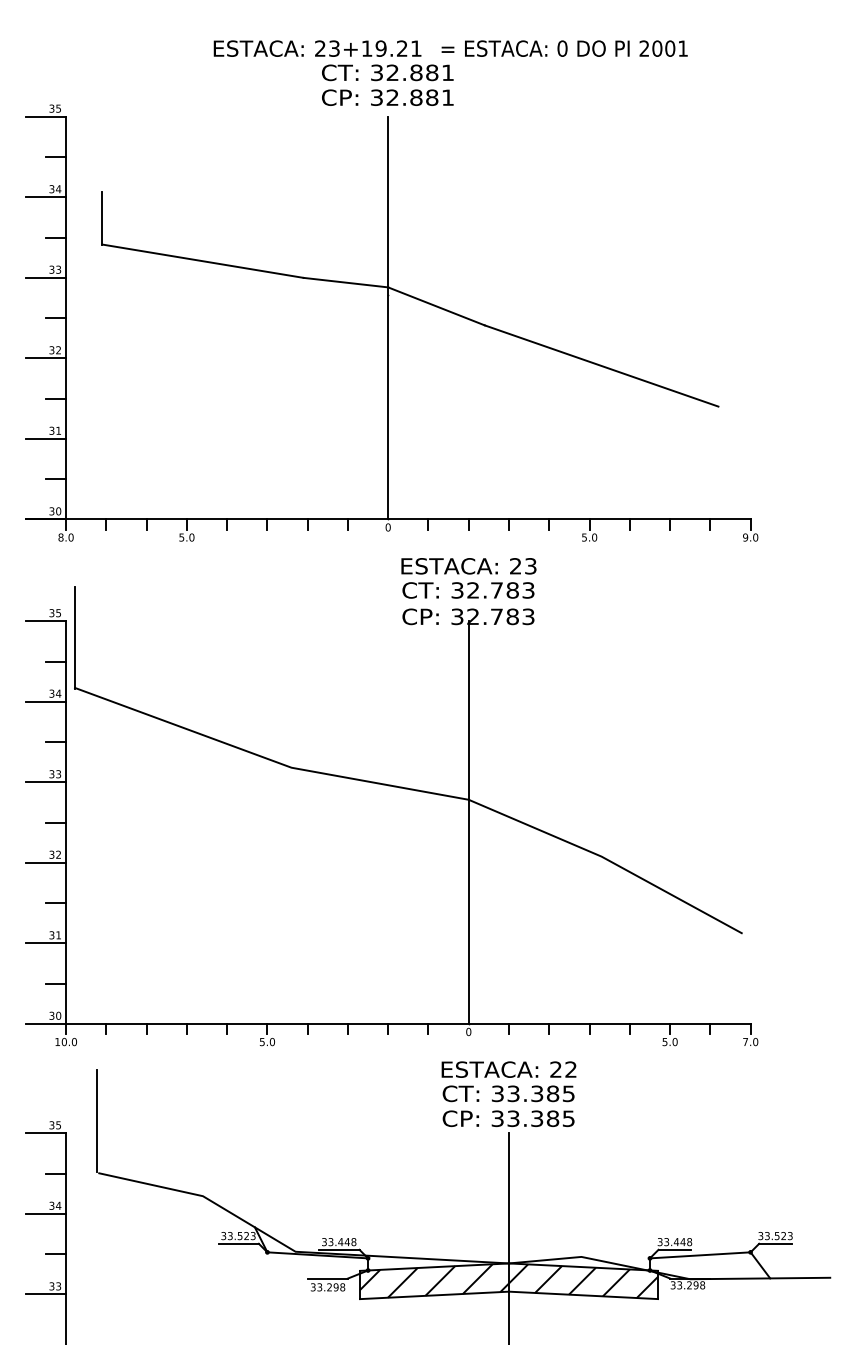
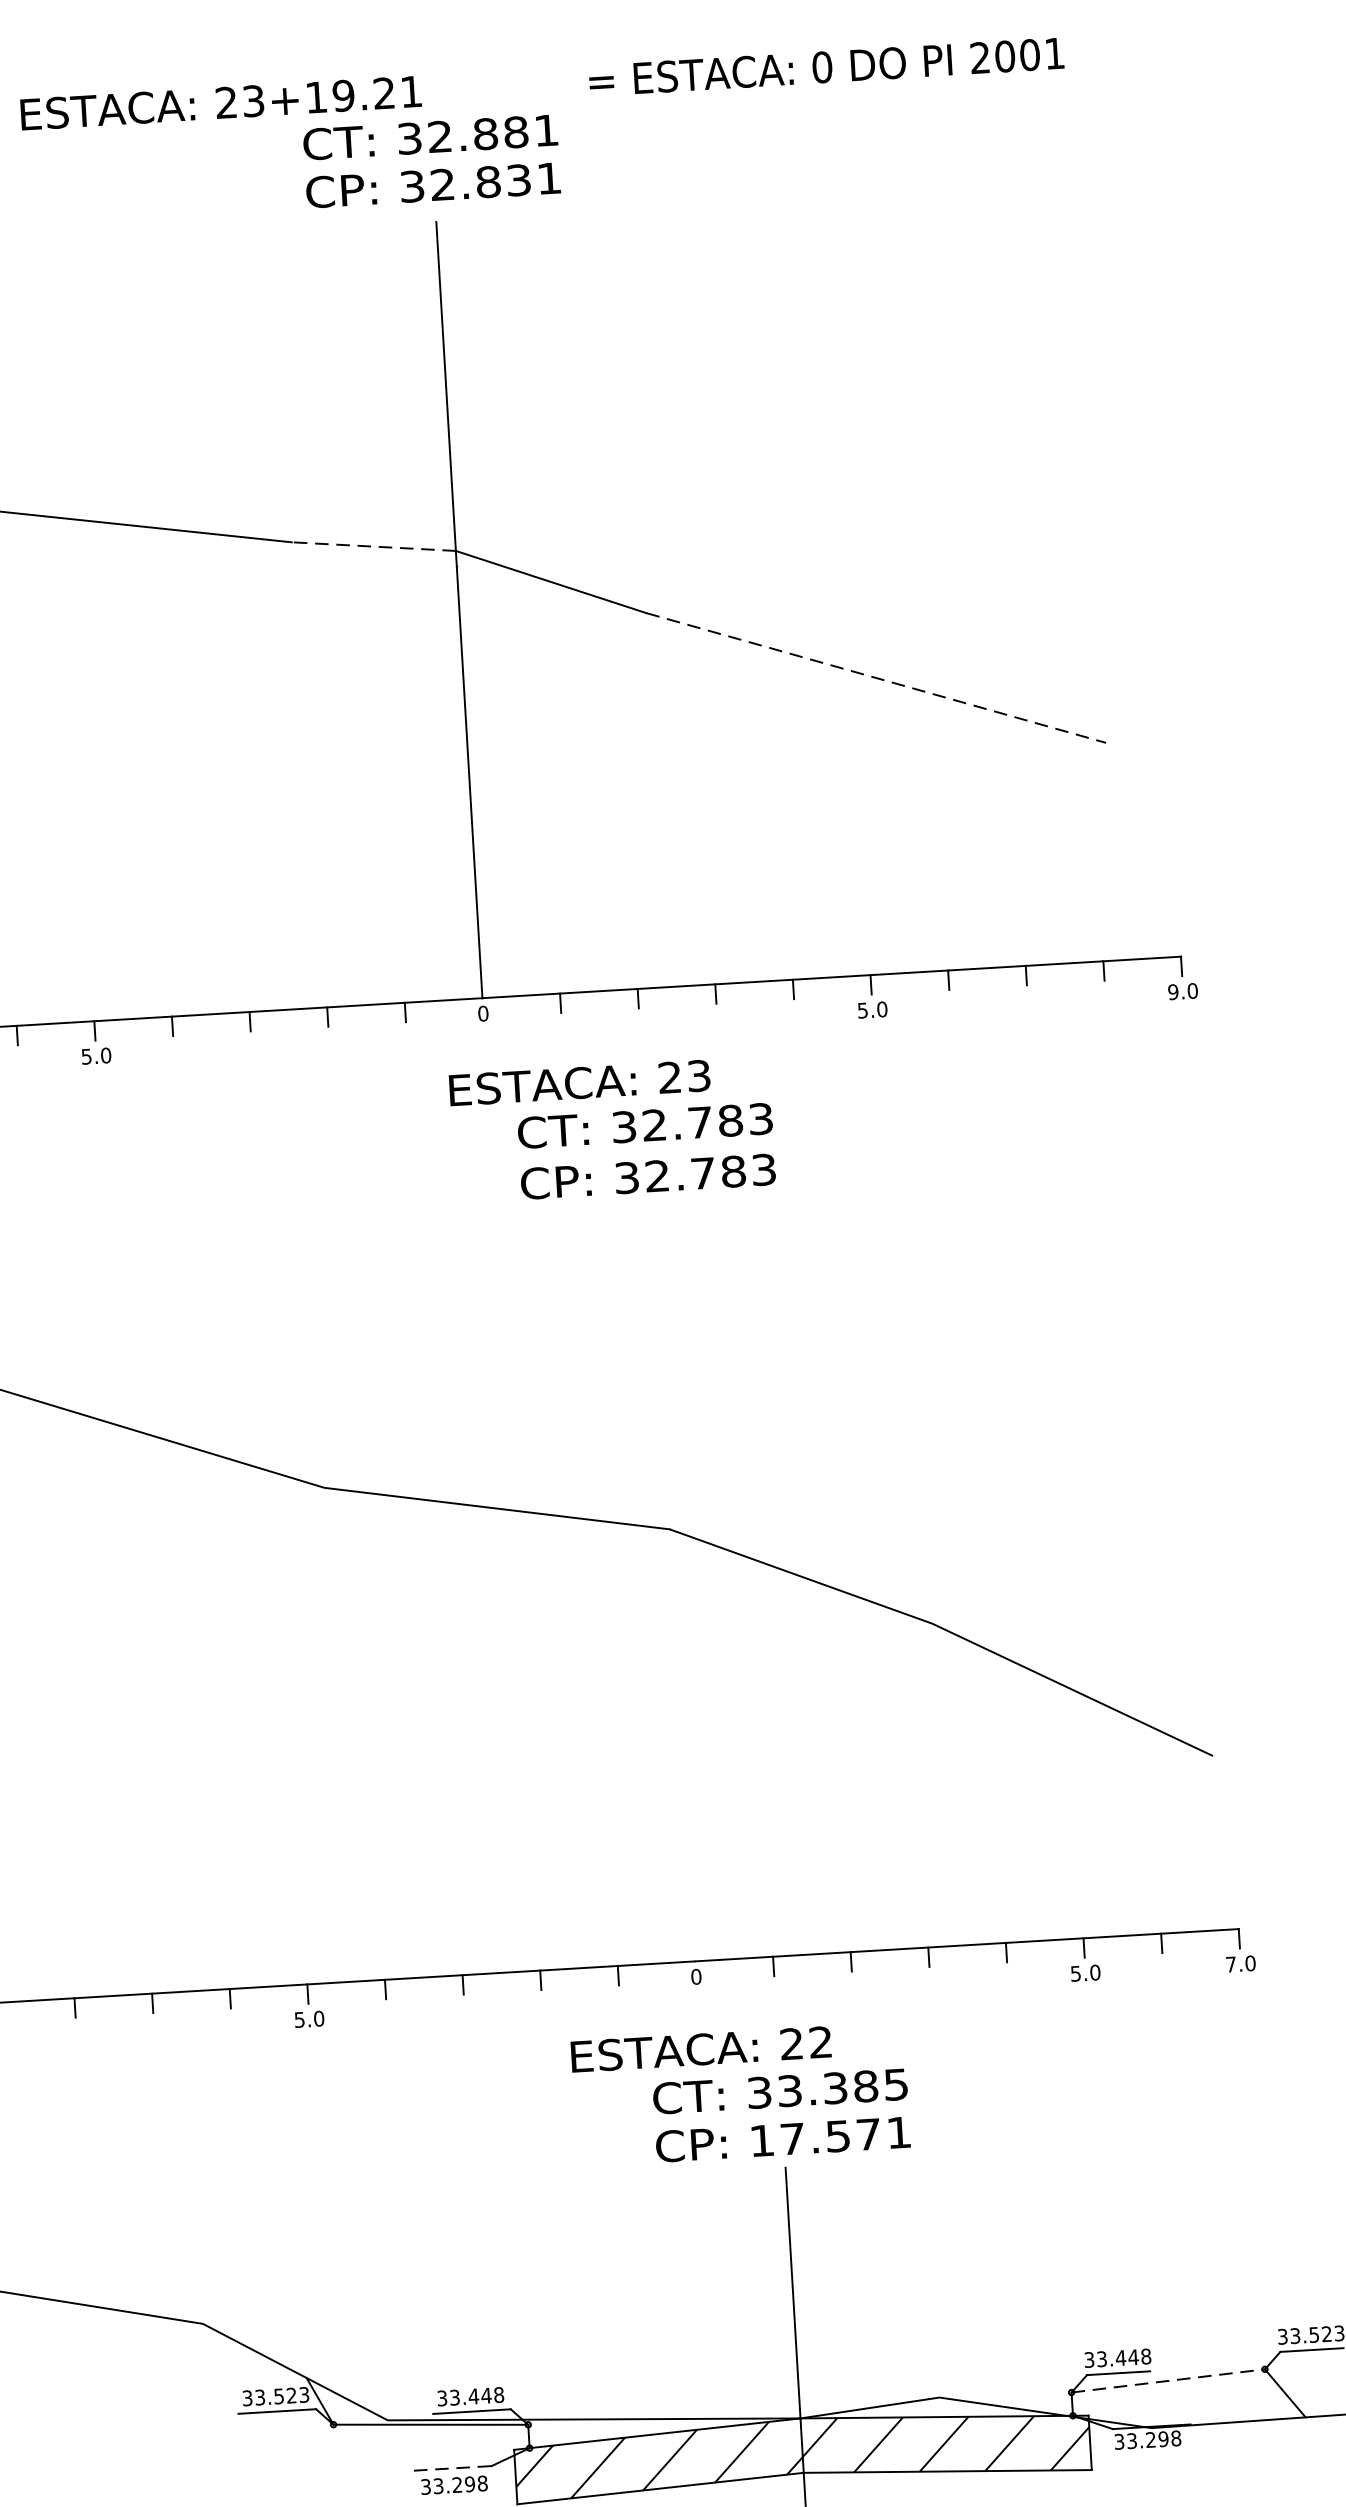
text: (317, 48) -> (220, 102), moved
text: (564, 48) -> (826, 66), moved
text: (432, 97) -> (519, 179), 32.881 -> 32.831
line: (345, 282) -> (372, 546), solid -> dashed
line: (601, 366) -> (876, 678), solid -> dashed
text: (468, 566) -> (578, 1083), moved
line: (468, 822) -> (671, 1573), removed
text: (508, 1069) -> (700, 2049), moved
text: (532, 1118) -> (829, 2136), 33.385 -> 17.571
line: (700, 1255) -> (1168, 2381), solid -> dashed
line: (328, 1278) -> (454, 2468), solid -> dashed

